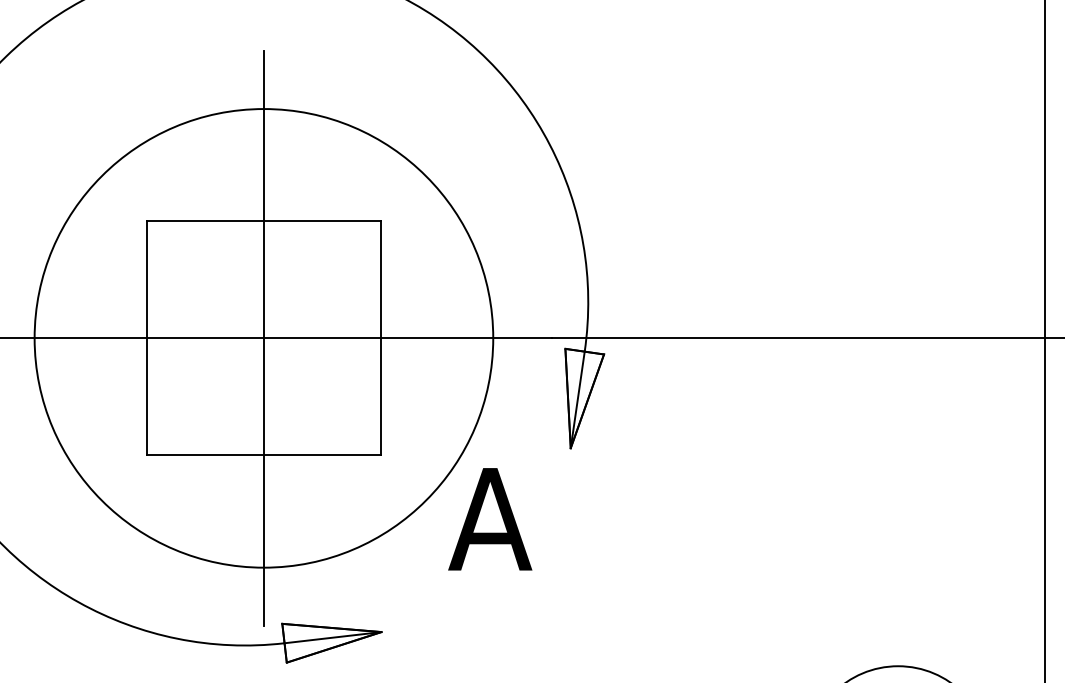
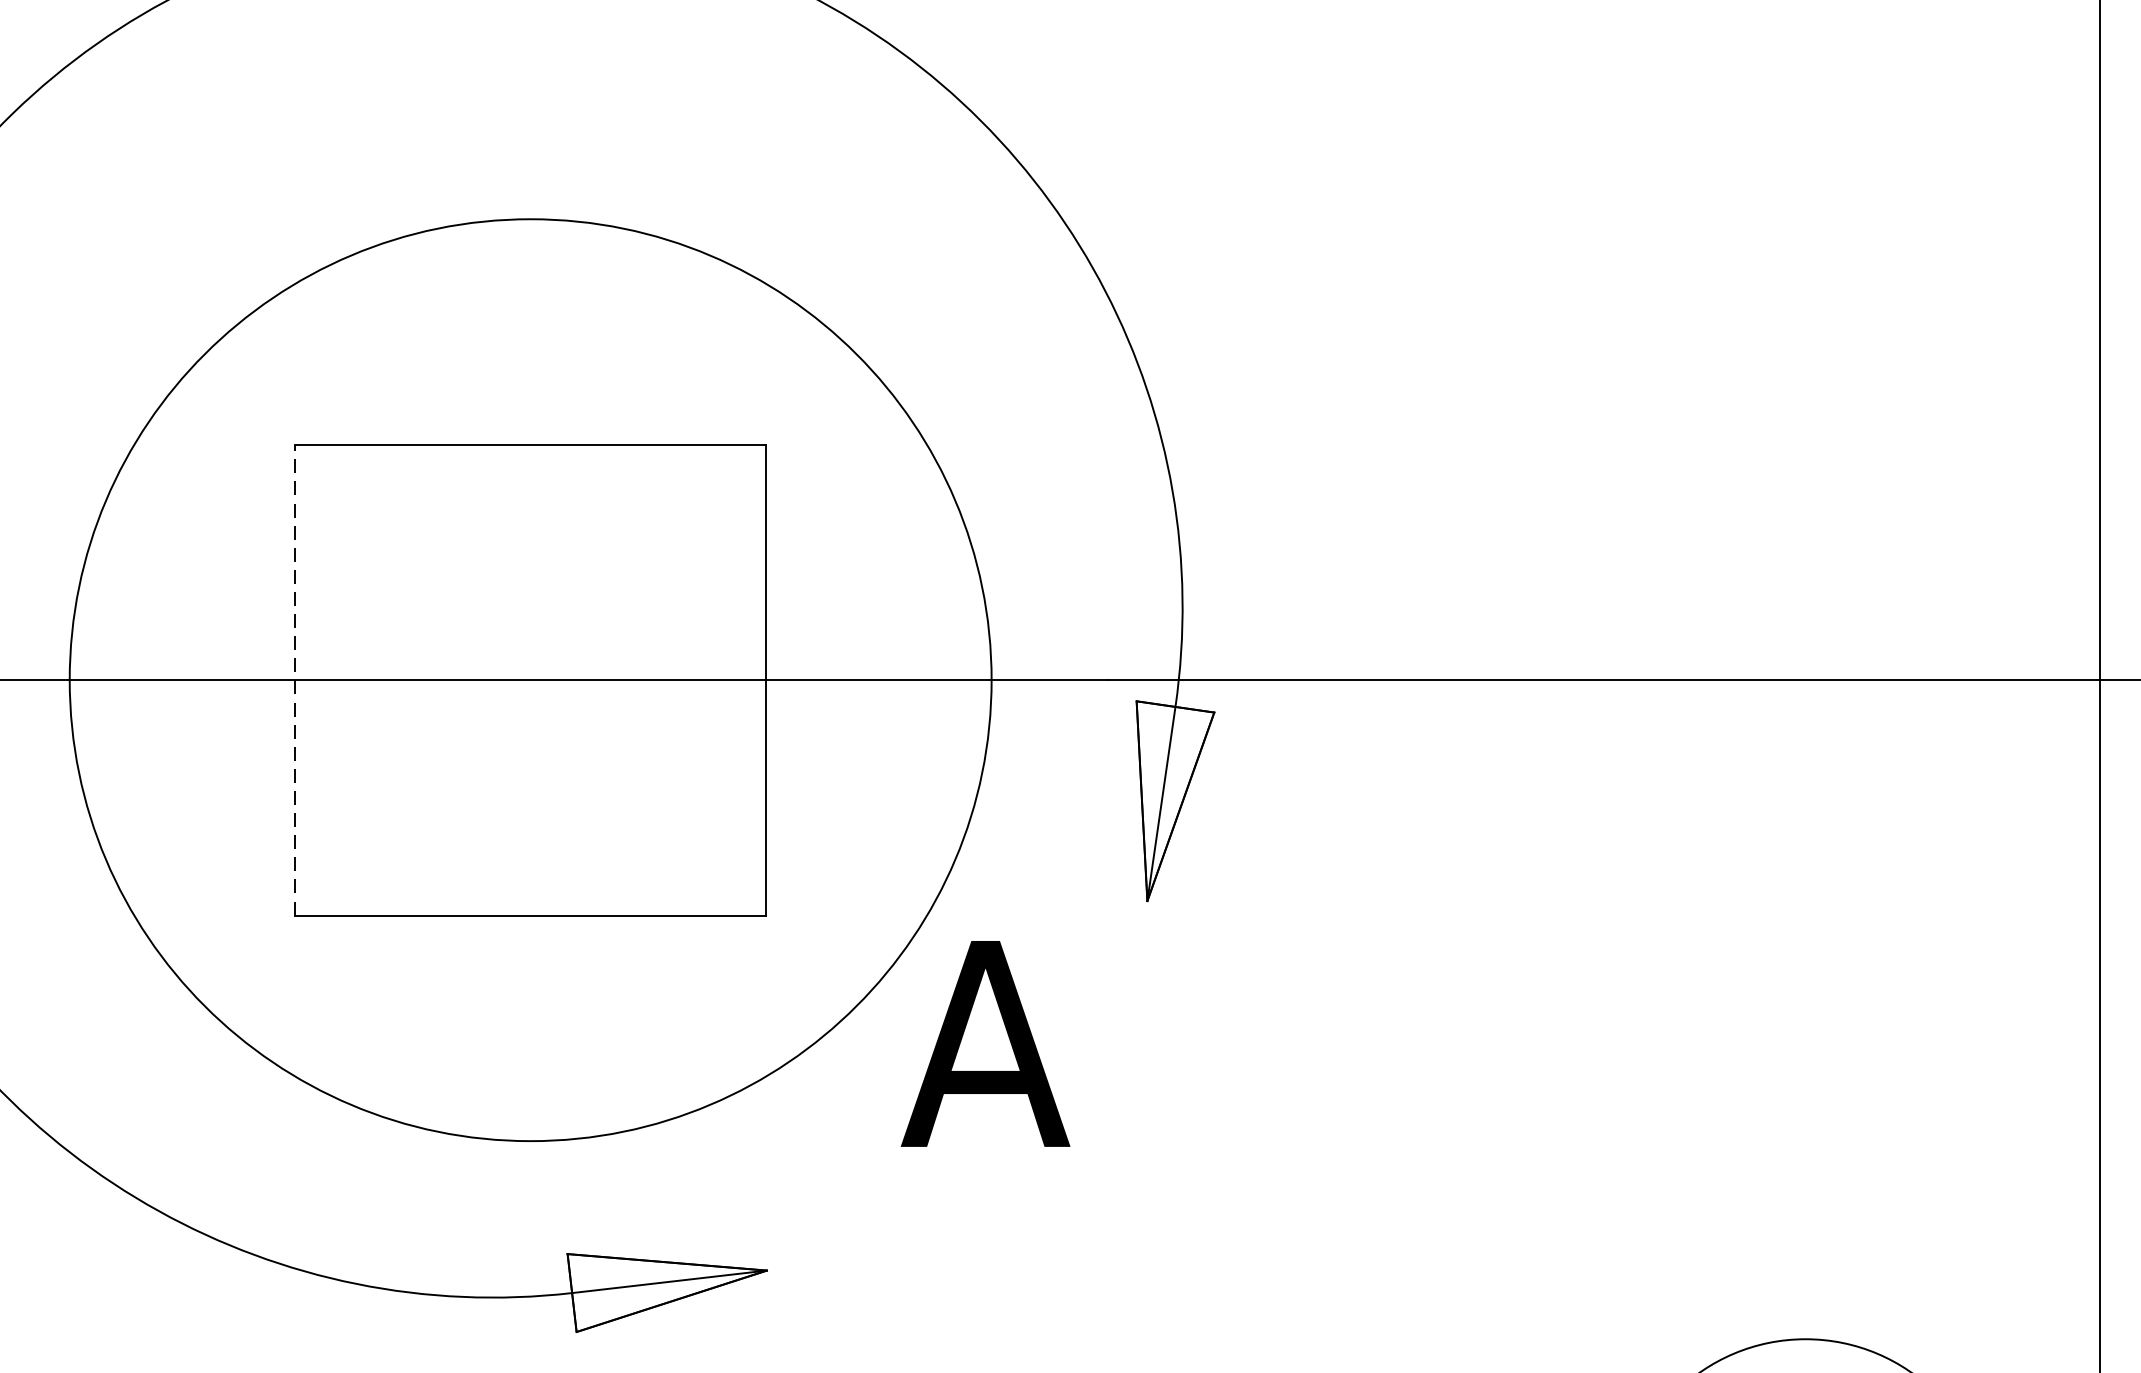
line: (146, 337) -> (294, 678), solid -> dashed
line: (263, 338) -> (529, 680), removed

